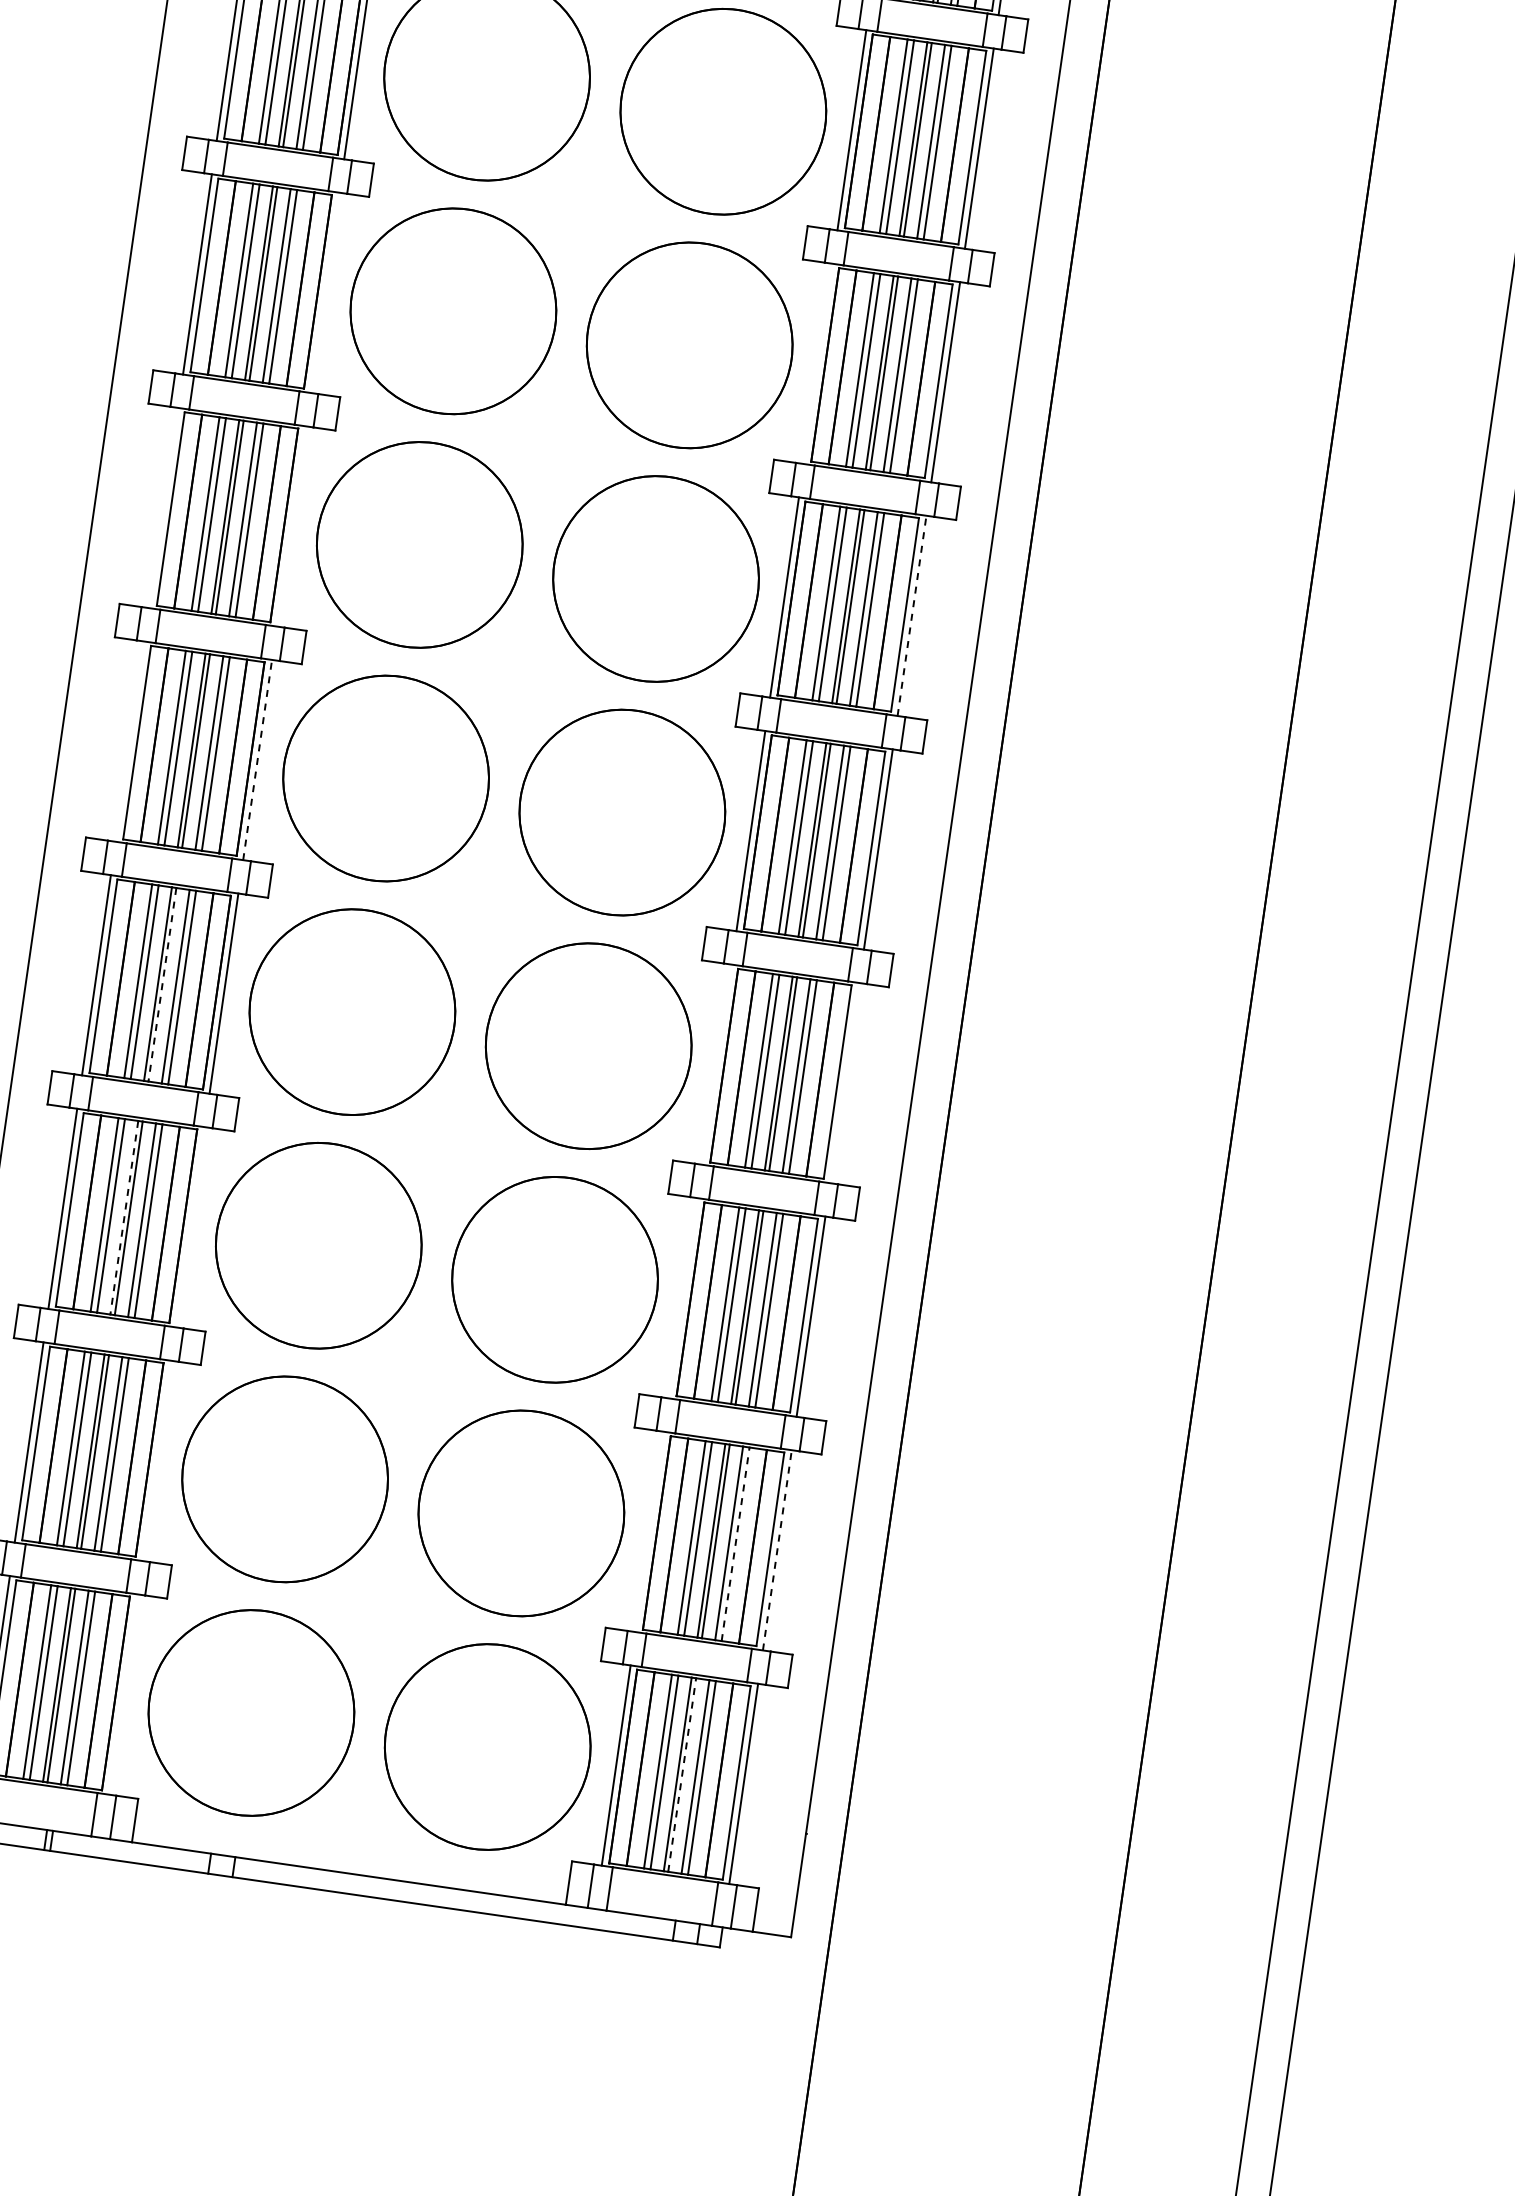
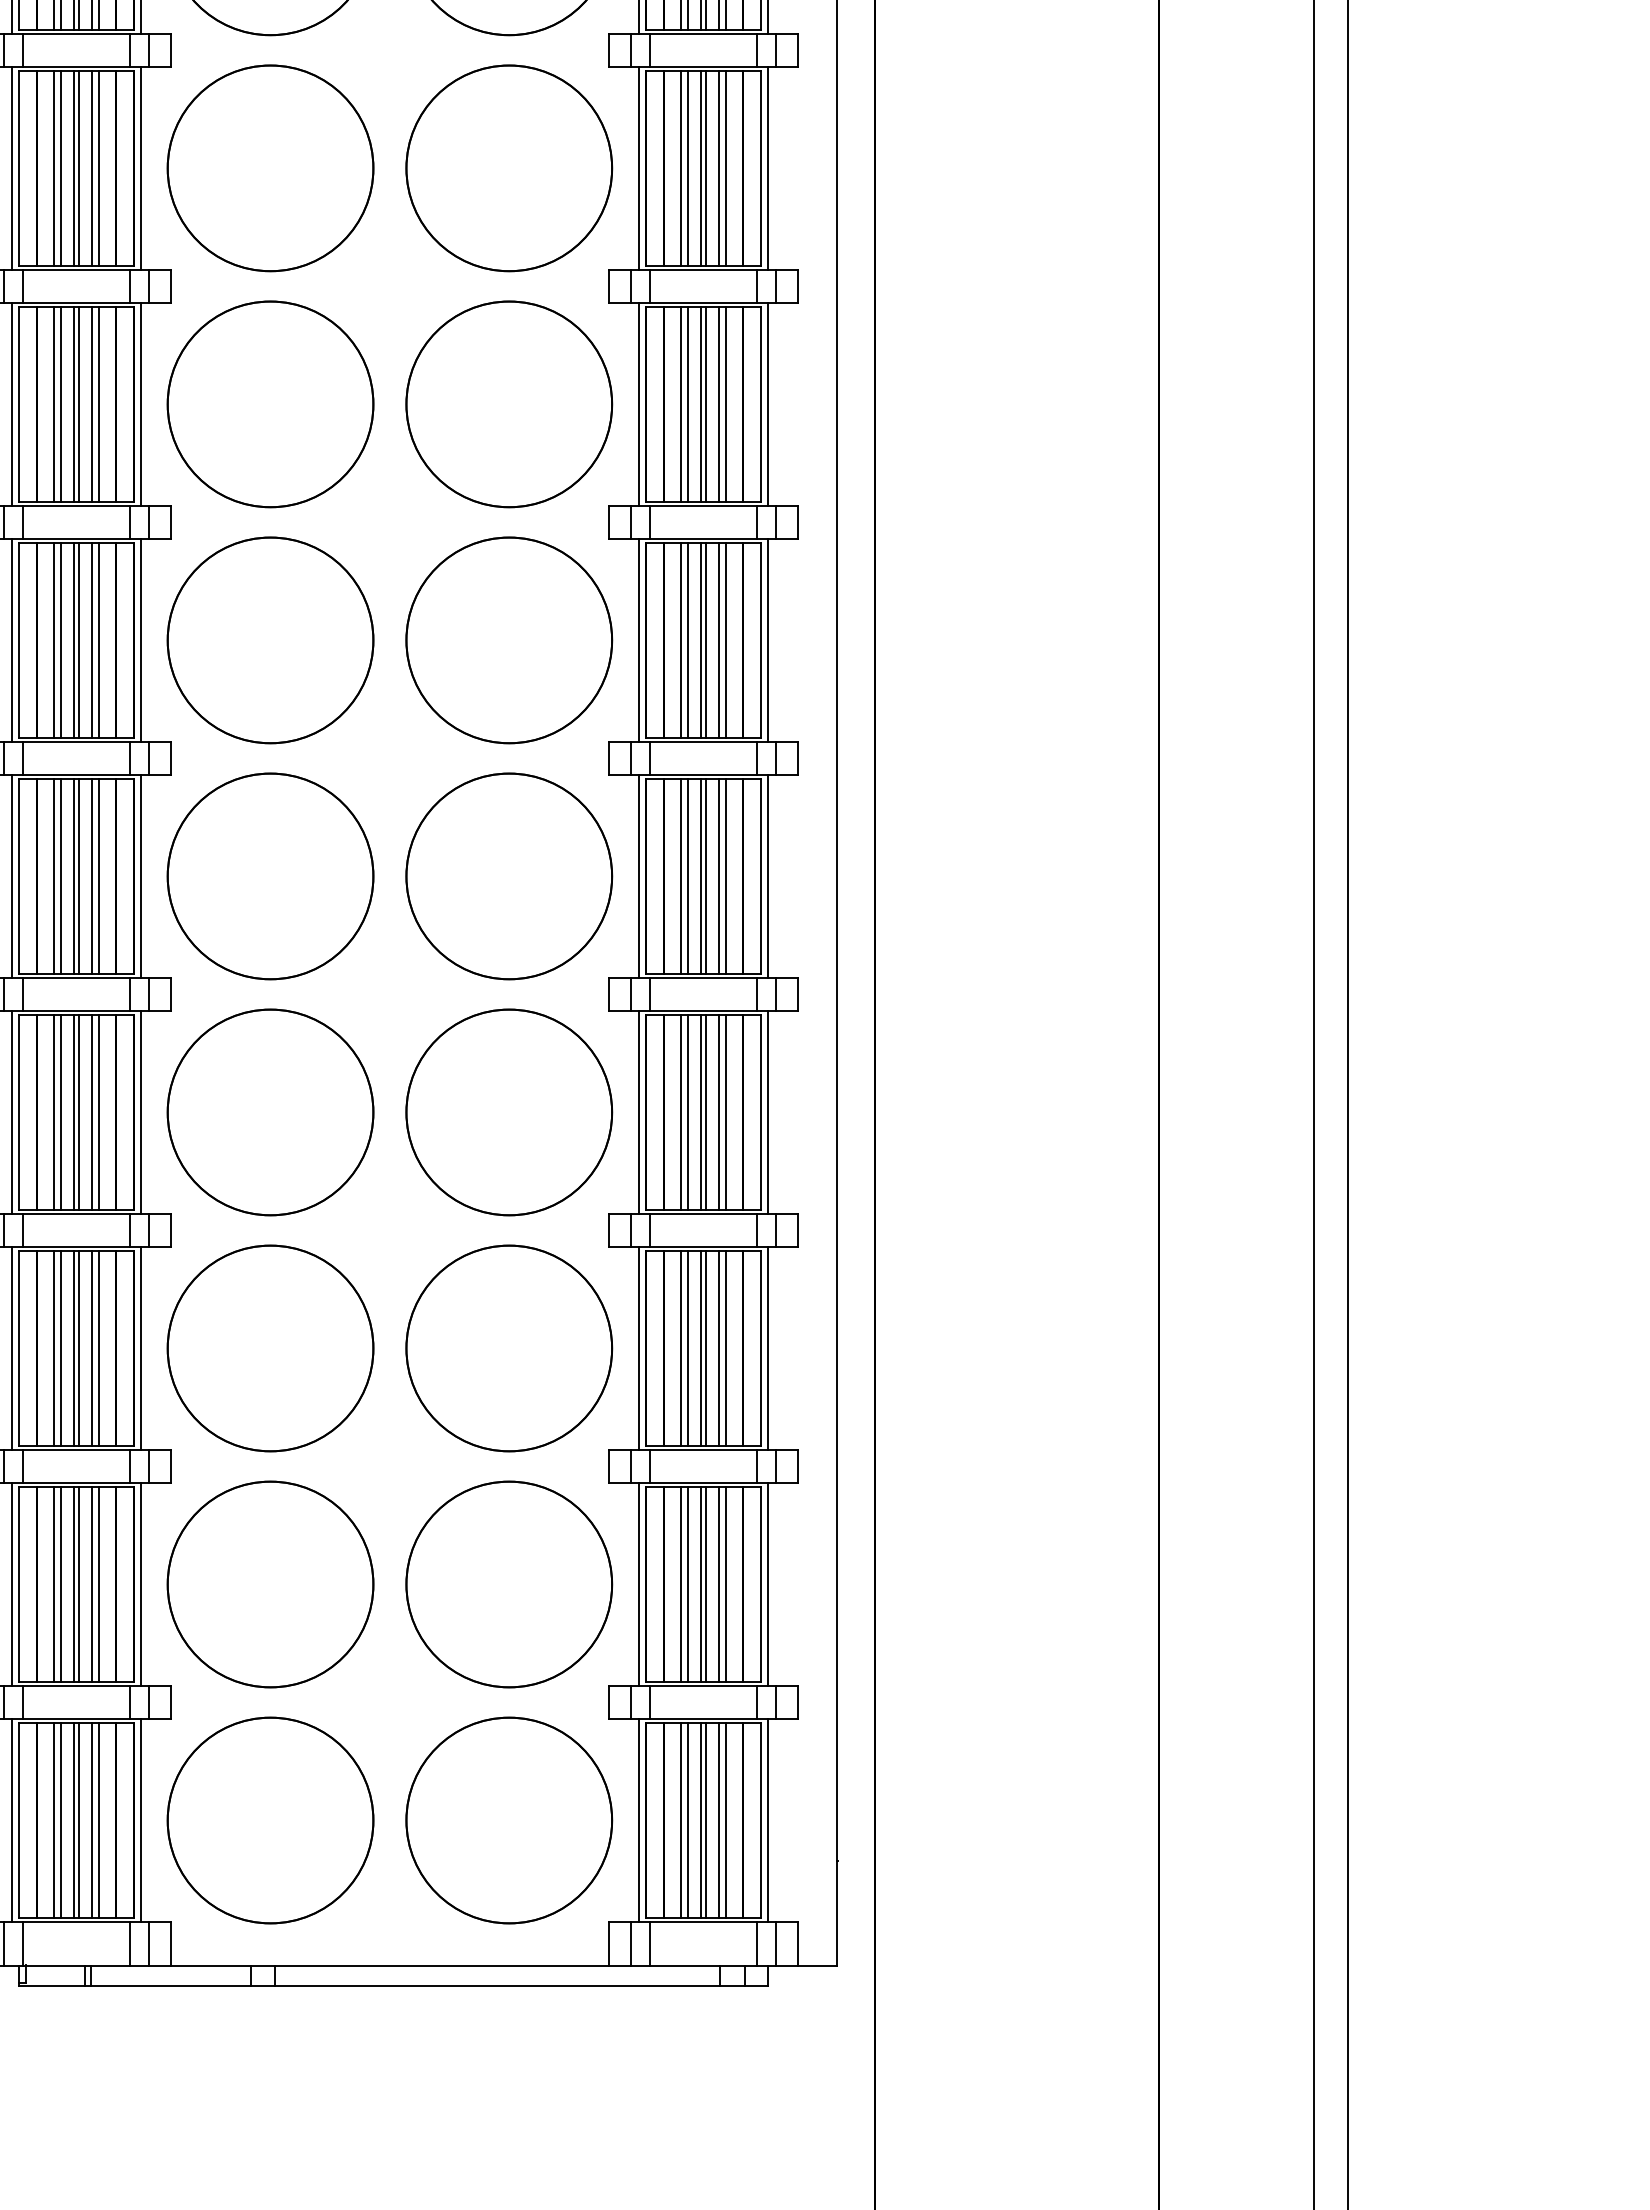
line: (324, 292) -> (140, 404), added
line: (818, 364) -> (639, 404), added
line: (163, 508) -> (11, 640), added
line: (291, 526) -> (140, 640), added
line: (911, 614) -> (767, 639), dashed -> solid
line: (129, 741) -> (11, 876), added
line: (257, 759) -> (140, 875), dashed -> solid
line: (162, 984) -> (78, 1112), dashed -> solid
line: (717, 1064) -> (639, 1112), added
line: (844, 1083) -> (767, 1112), added
line: (124, 1217) -> (74, 1348), dashed -> solid
line: (190, 1227) -> (140, 1348), added
line: (683, 1298) -> (639, 1348), added
line: (156, 1460) -> (140, 1584), added
line: (650, 1531) -> (639, 1584), added
line: (735, 1544) -> (725, 1584), dashed -> solid
line: (776, 1550) -> (767, 1584), dashed -> solid
line: (122, 1694) -> (140, 1820), added
line: (681, 1774) -> (705, 1820), dashed -> solid

